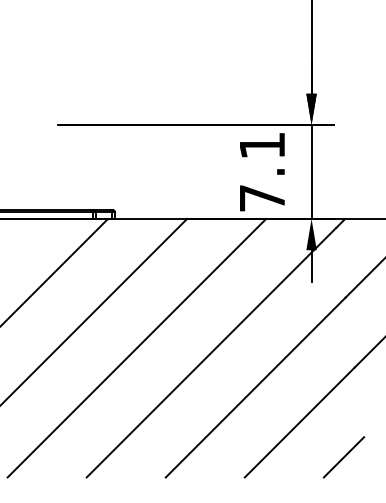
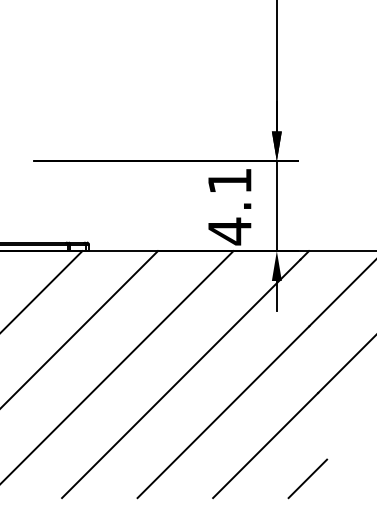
text: (261, 198) -> (229, 231), 7.1 -> 4.1

